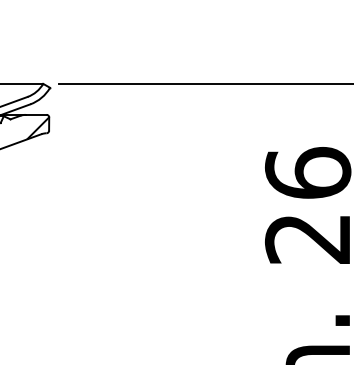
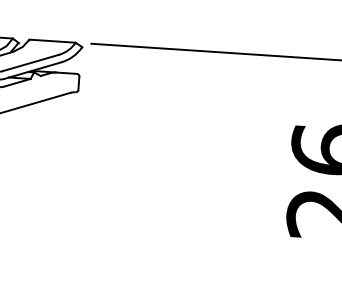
hatch: (38, 128) -> (67, 86), removed

